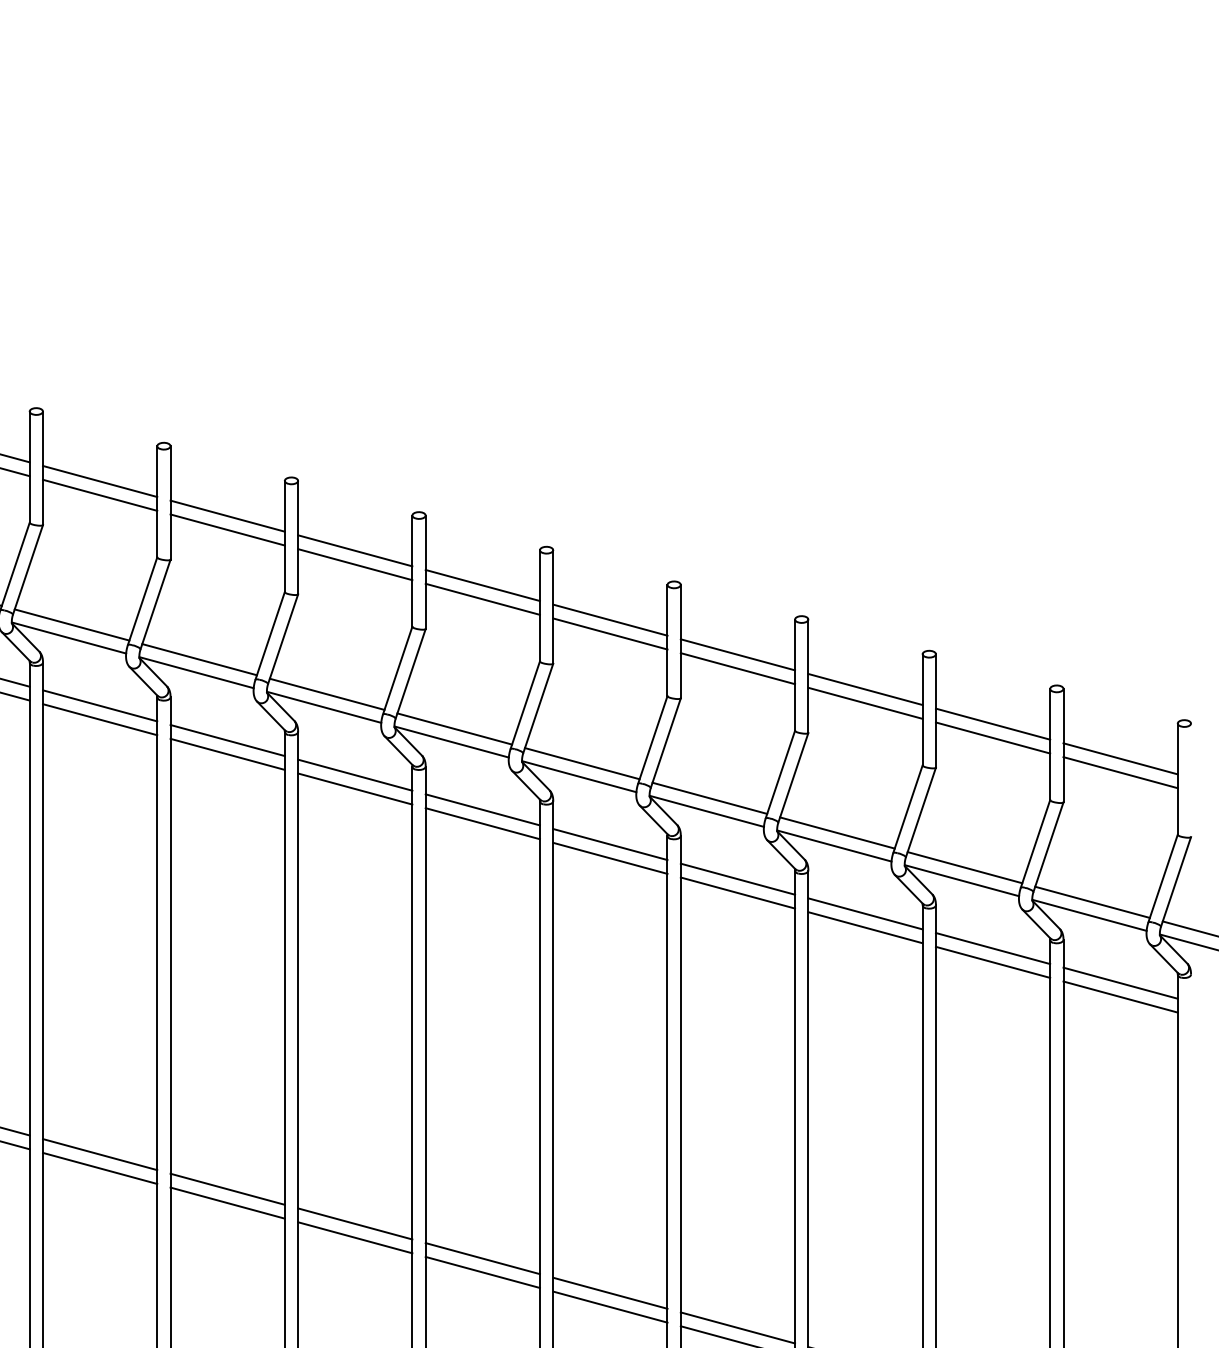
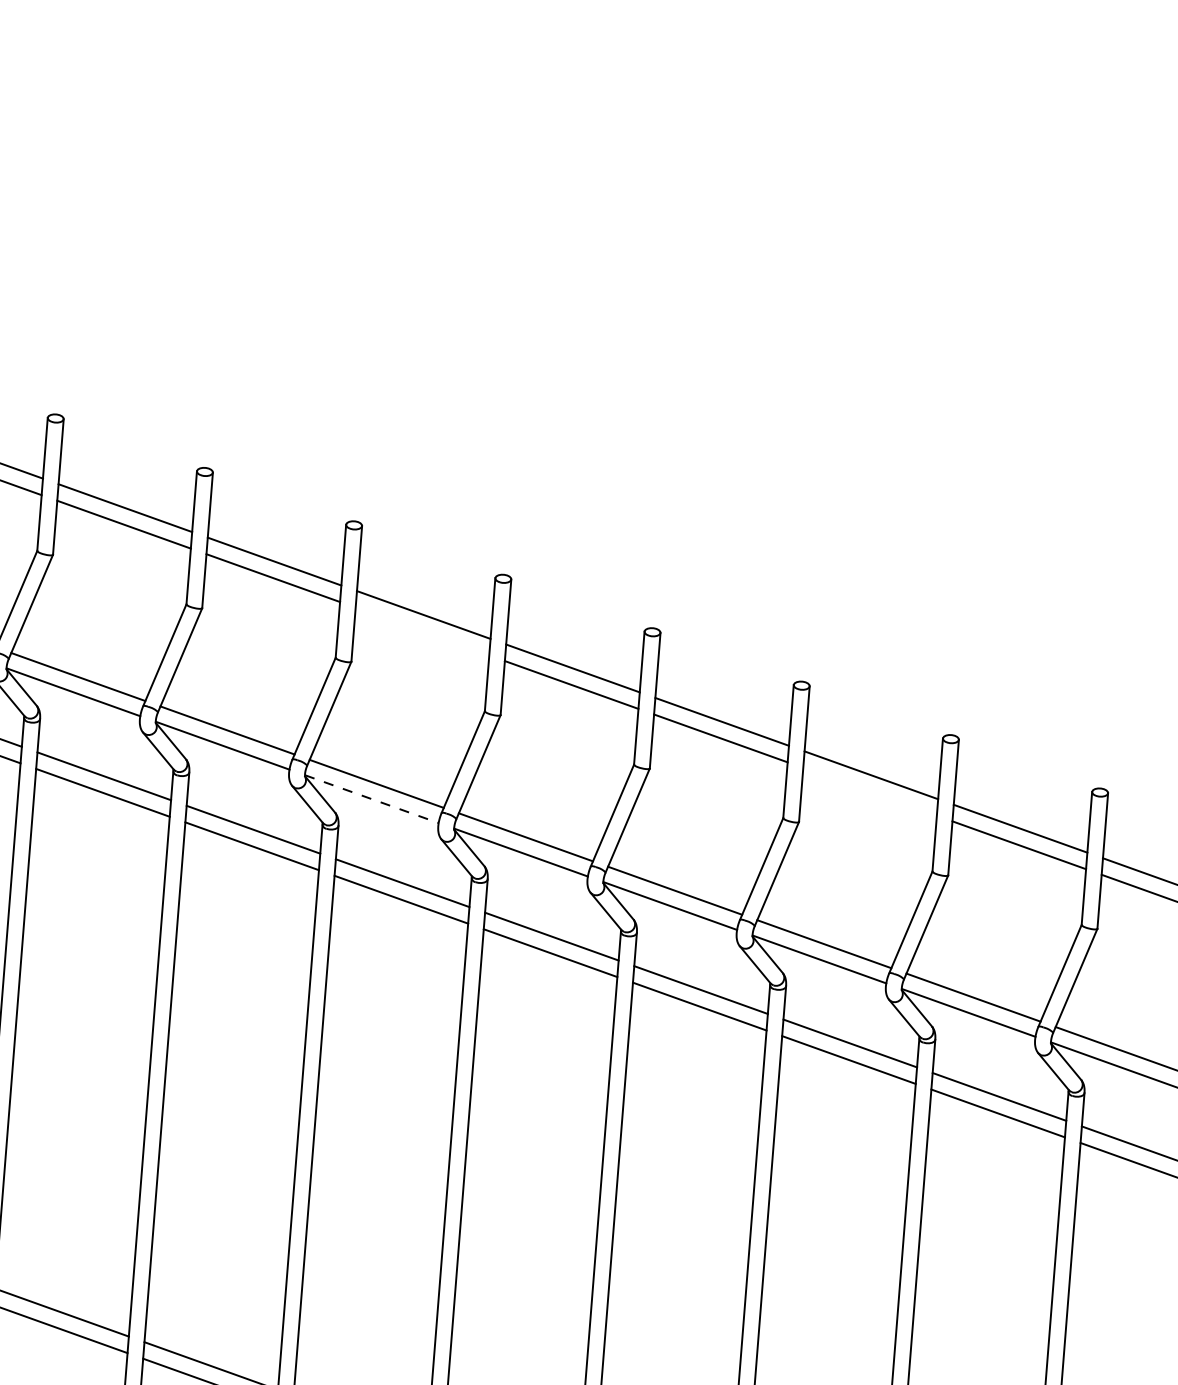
line: (482, 598) -> (422, 630), removed
line: (865, 702) -> (870, 790), removed
line: (452, 742) -> (372, 799), solid -> dashed

